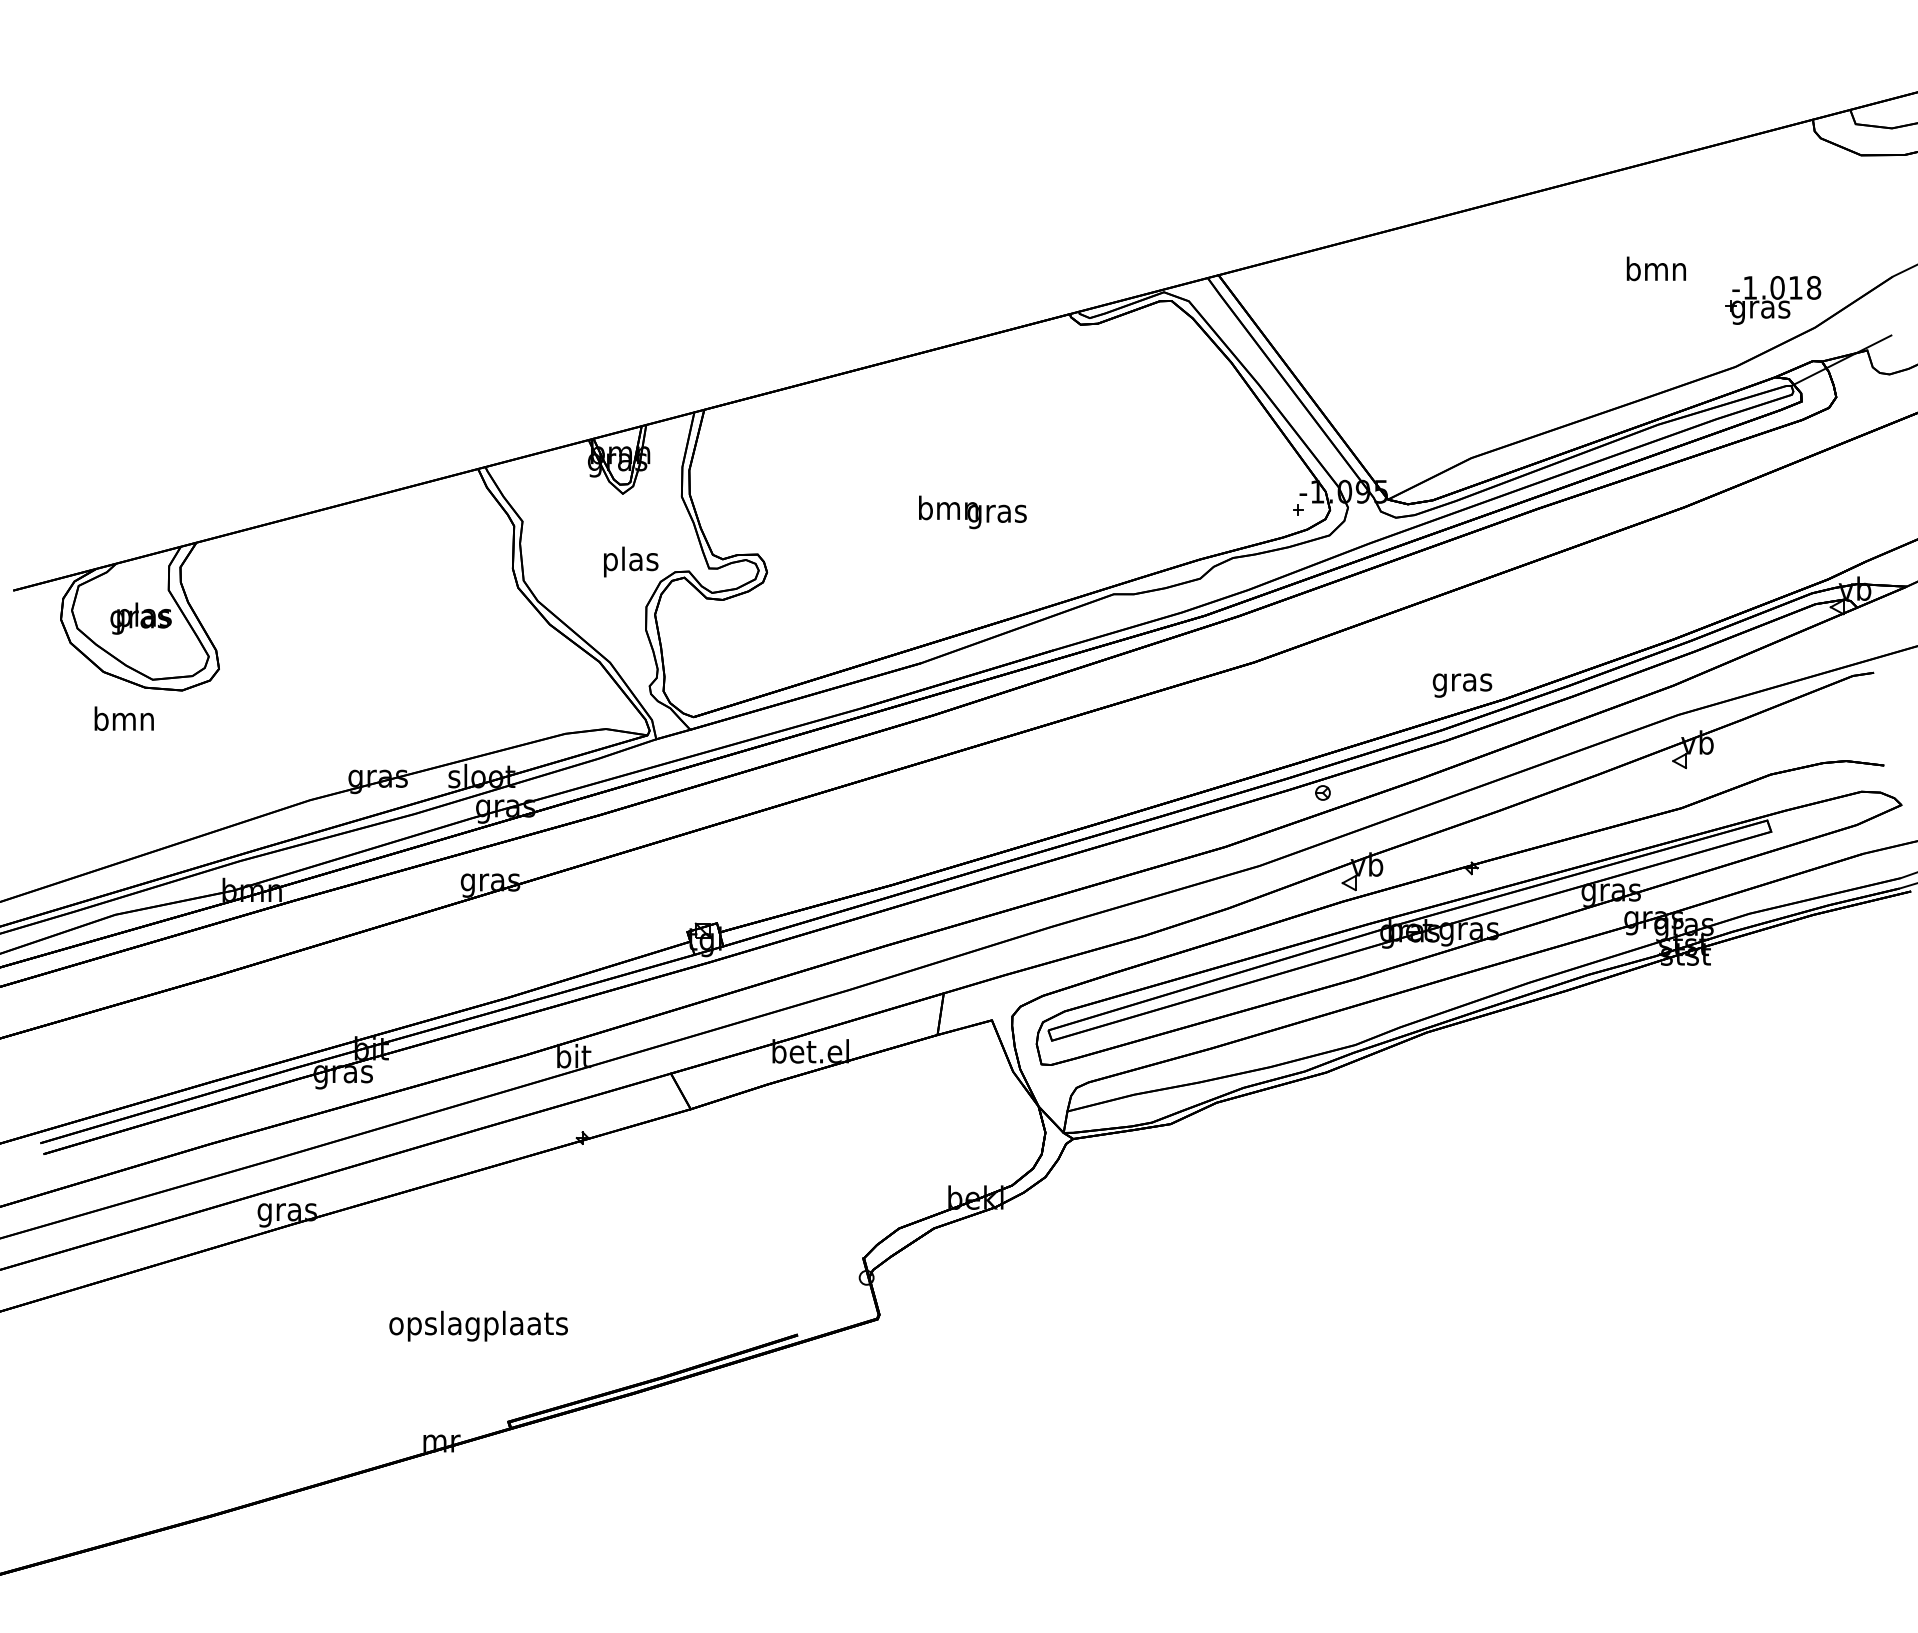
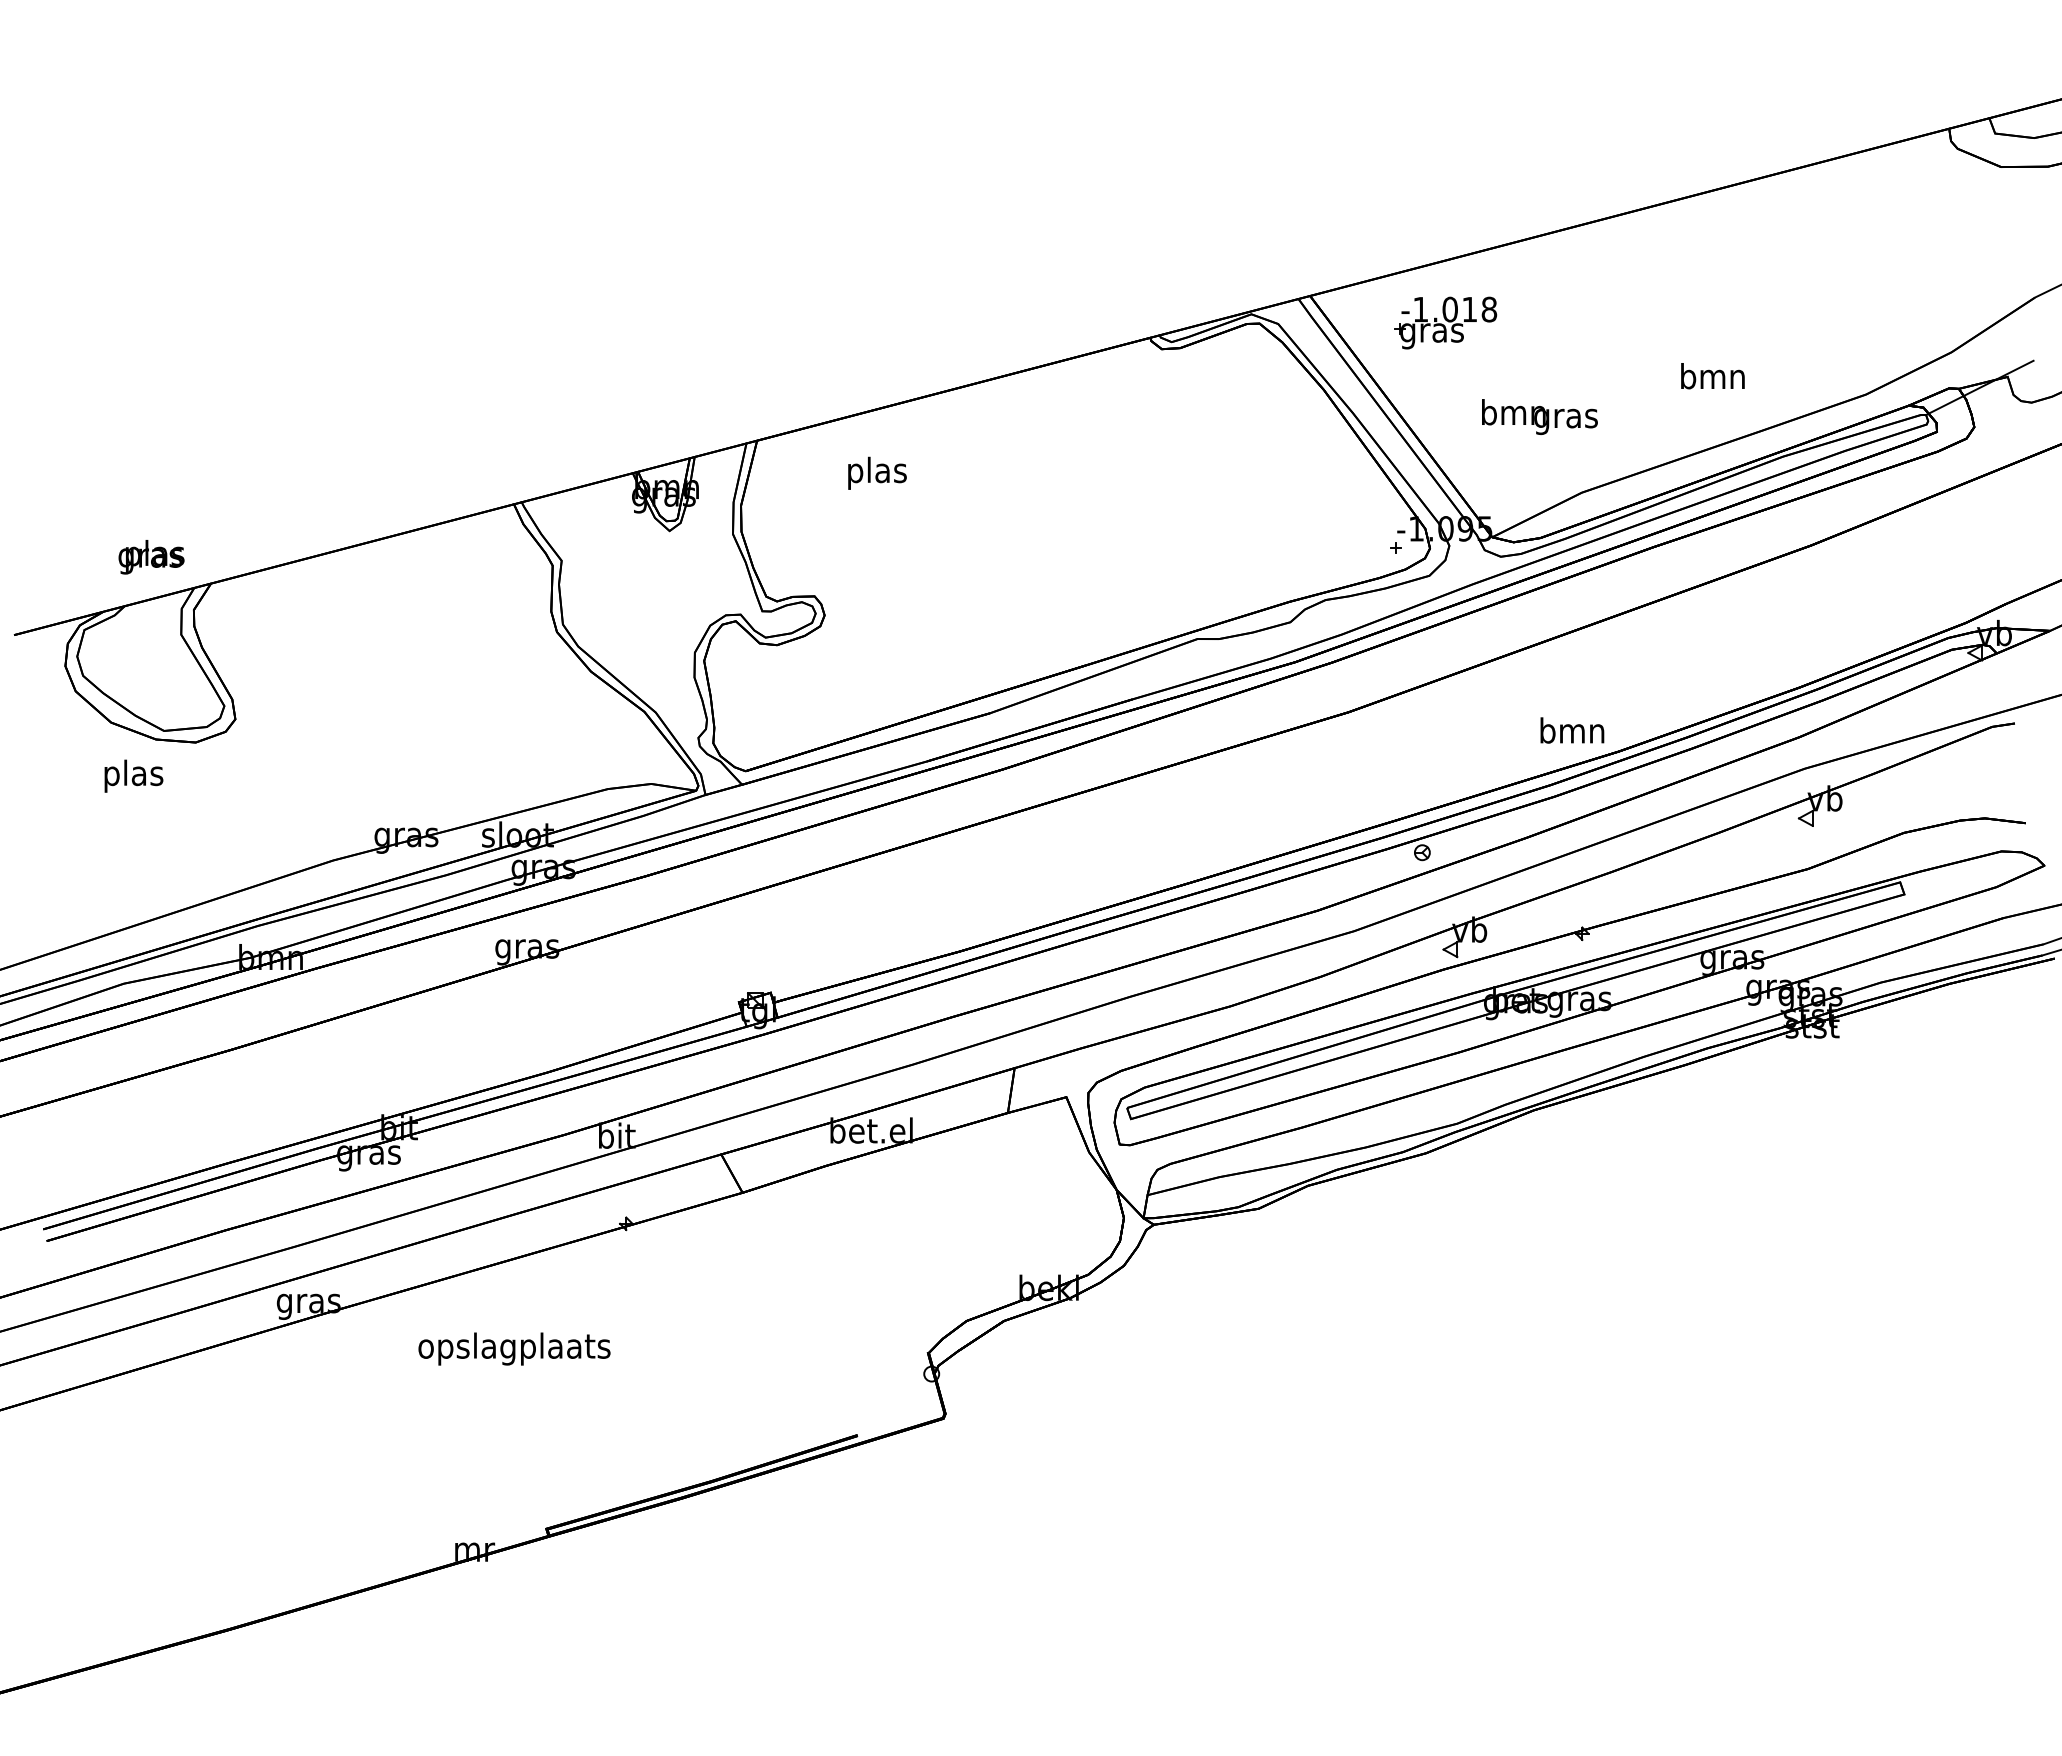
text: (1656, 269) -> (1712, 376), moved
part: (1773, 299) -> (1445, 322), moved
text: (972, 511) -> (1539, 416), moved
text: (631, 561) -> (877, 472), moved
text: (141, 618) -> (151, 557), moved
text: (1462, 682) -> (1572, 733), gras -> bmn
text: (124, 721) -> (133, 775), bmn -> plas
text: (478, 1325) -> (514, 1348), moved

